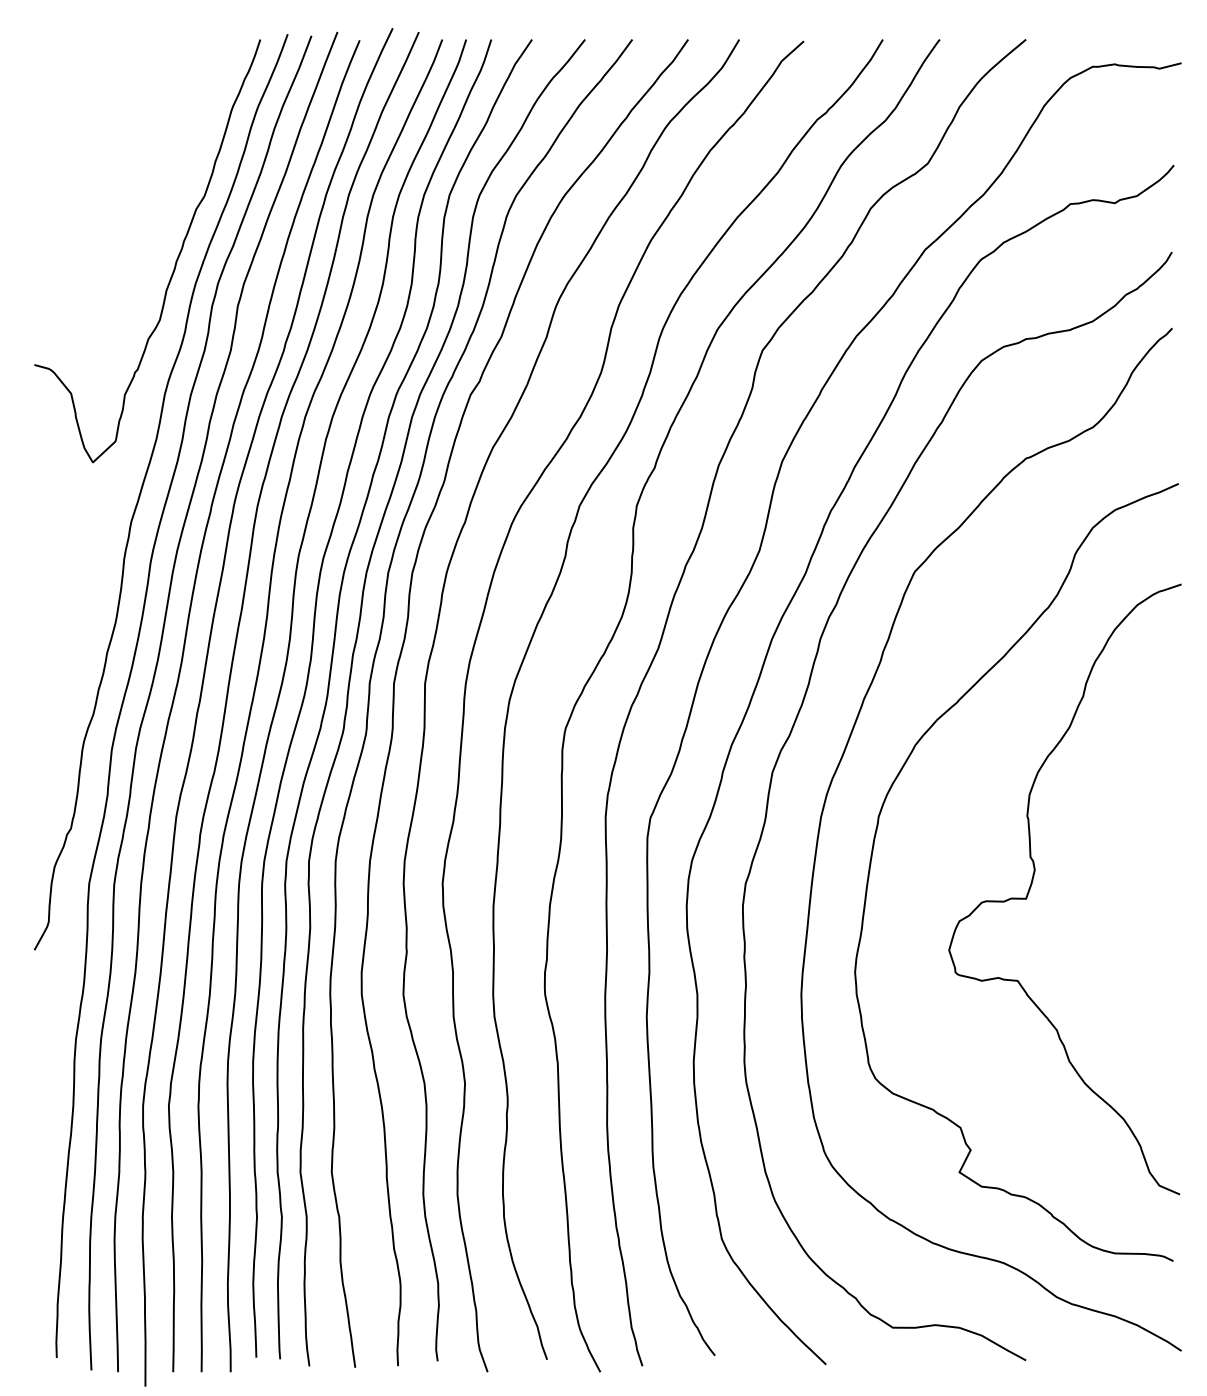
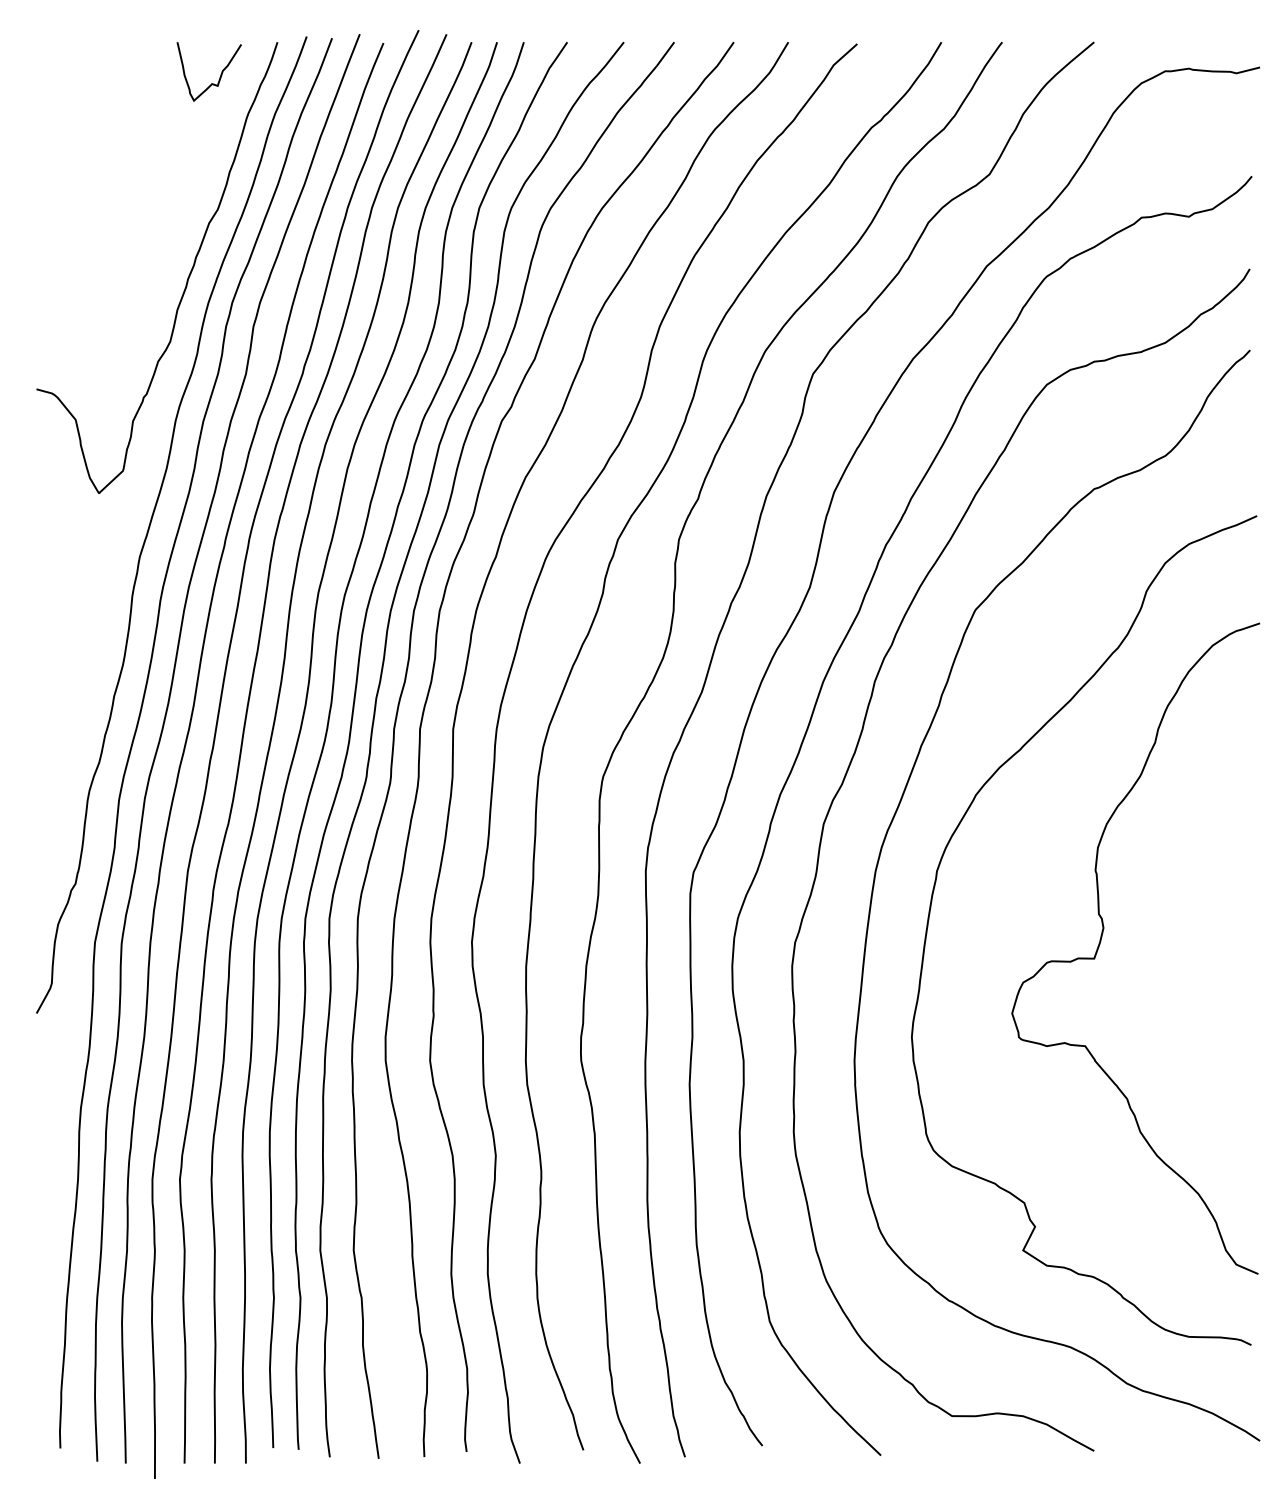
curve: (206, 69) -> (220, 74), added

